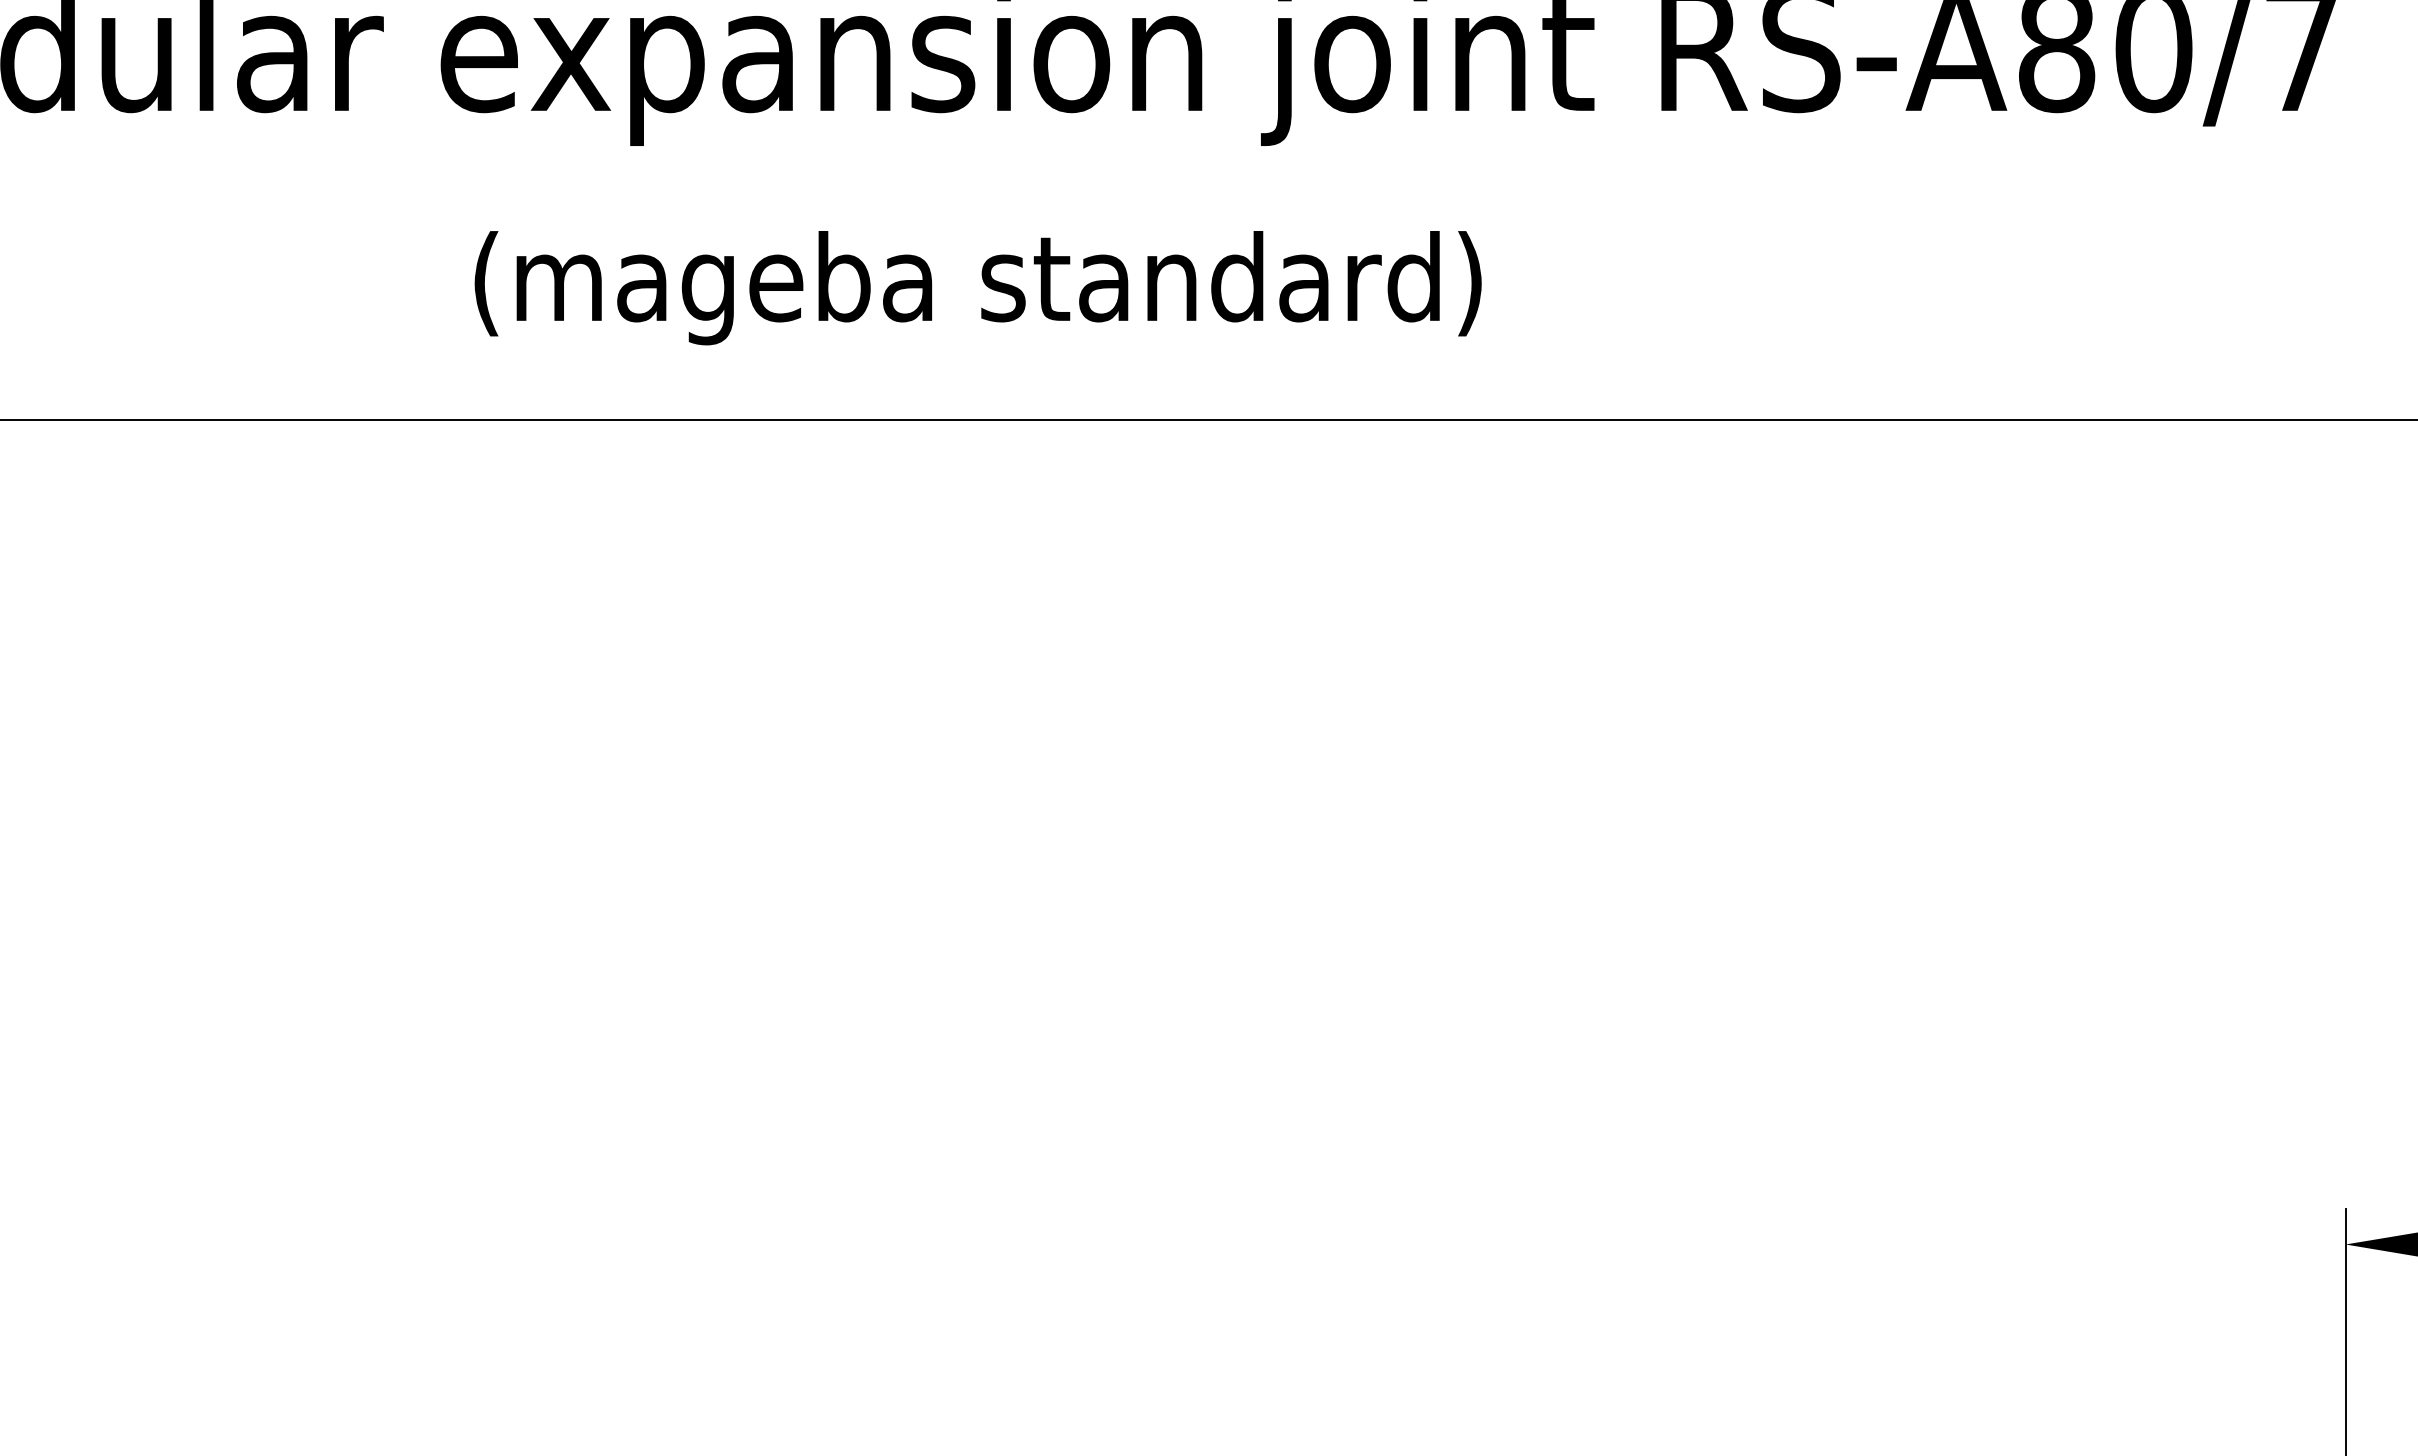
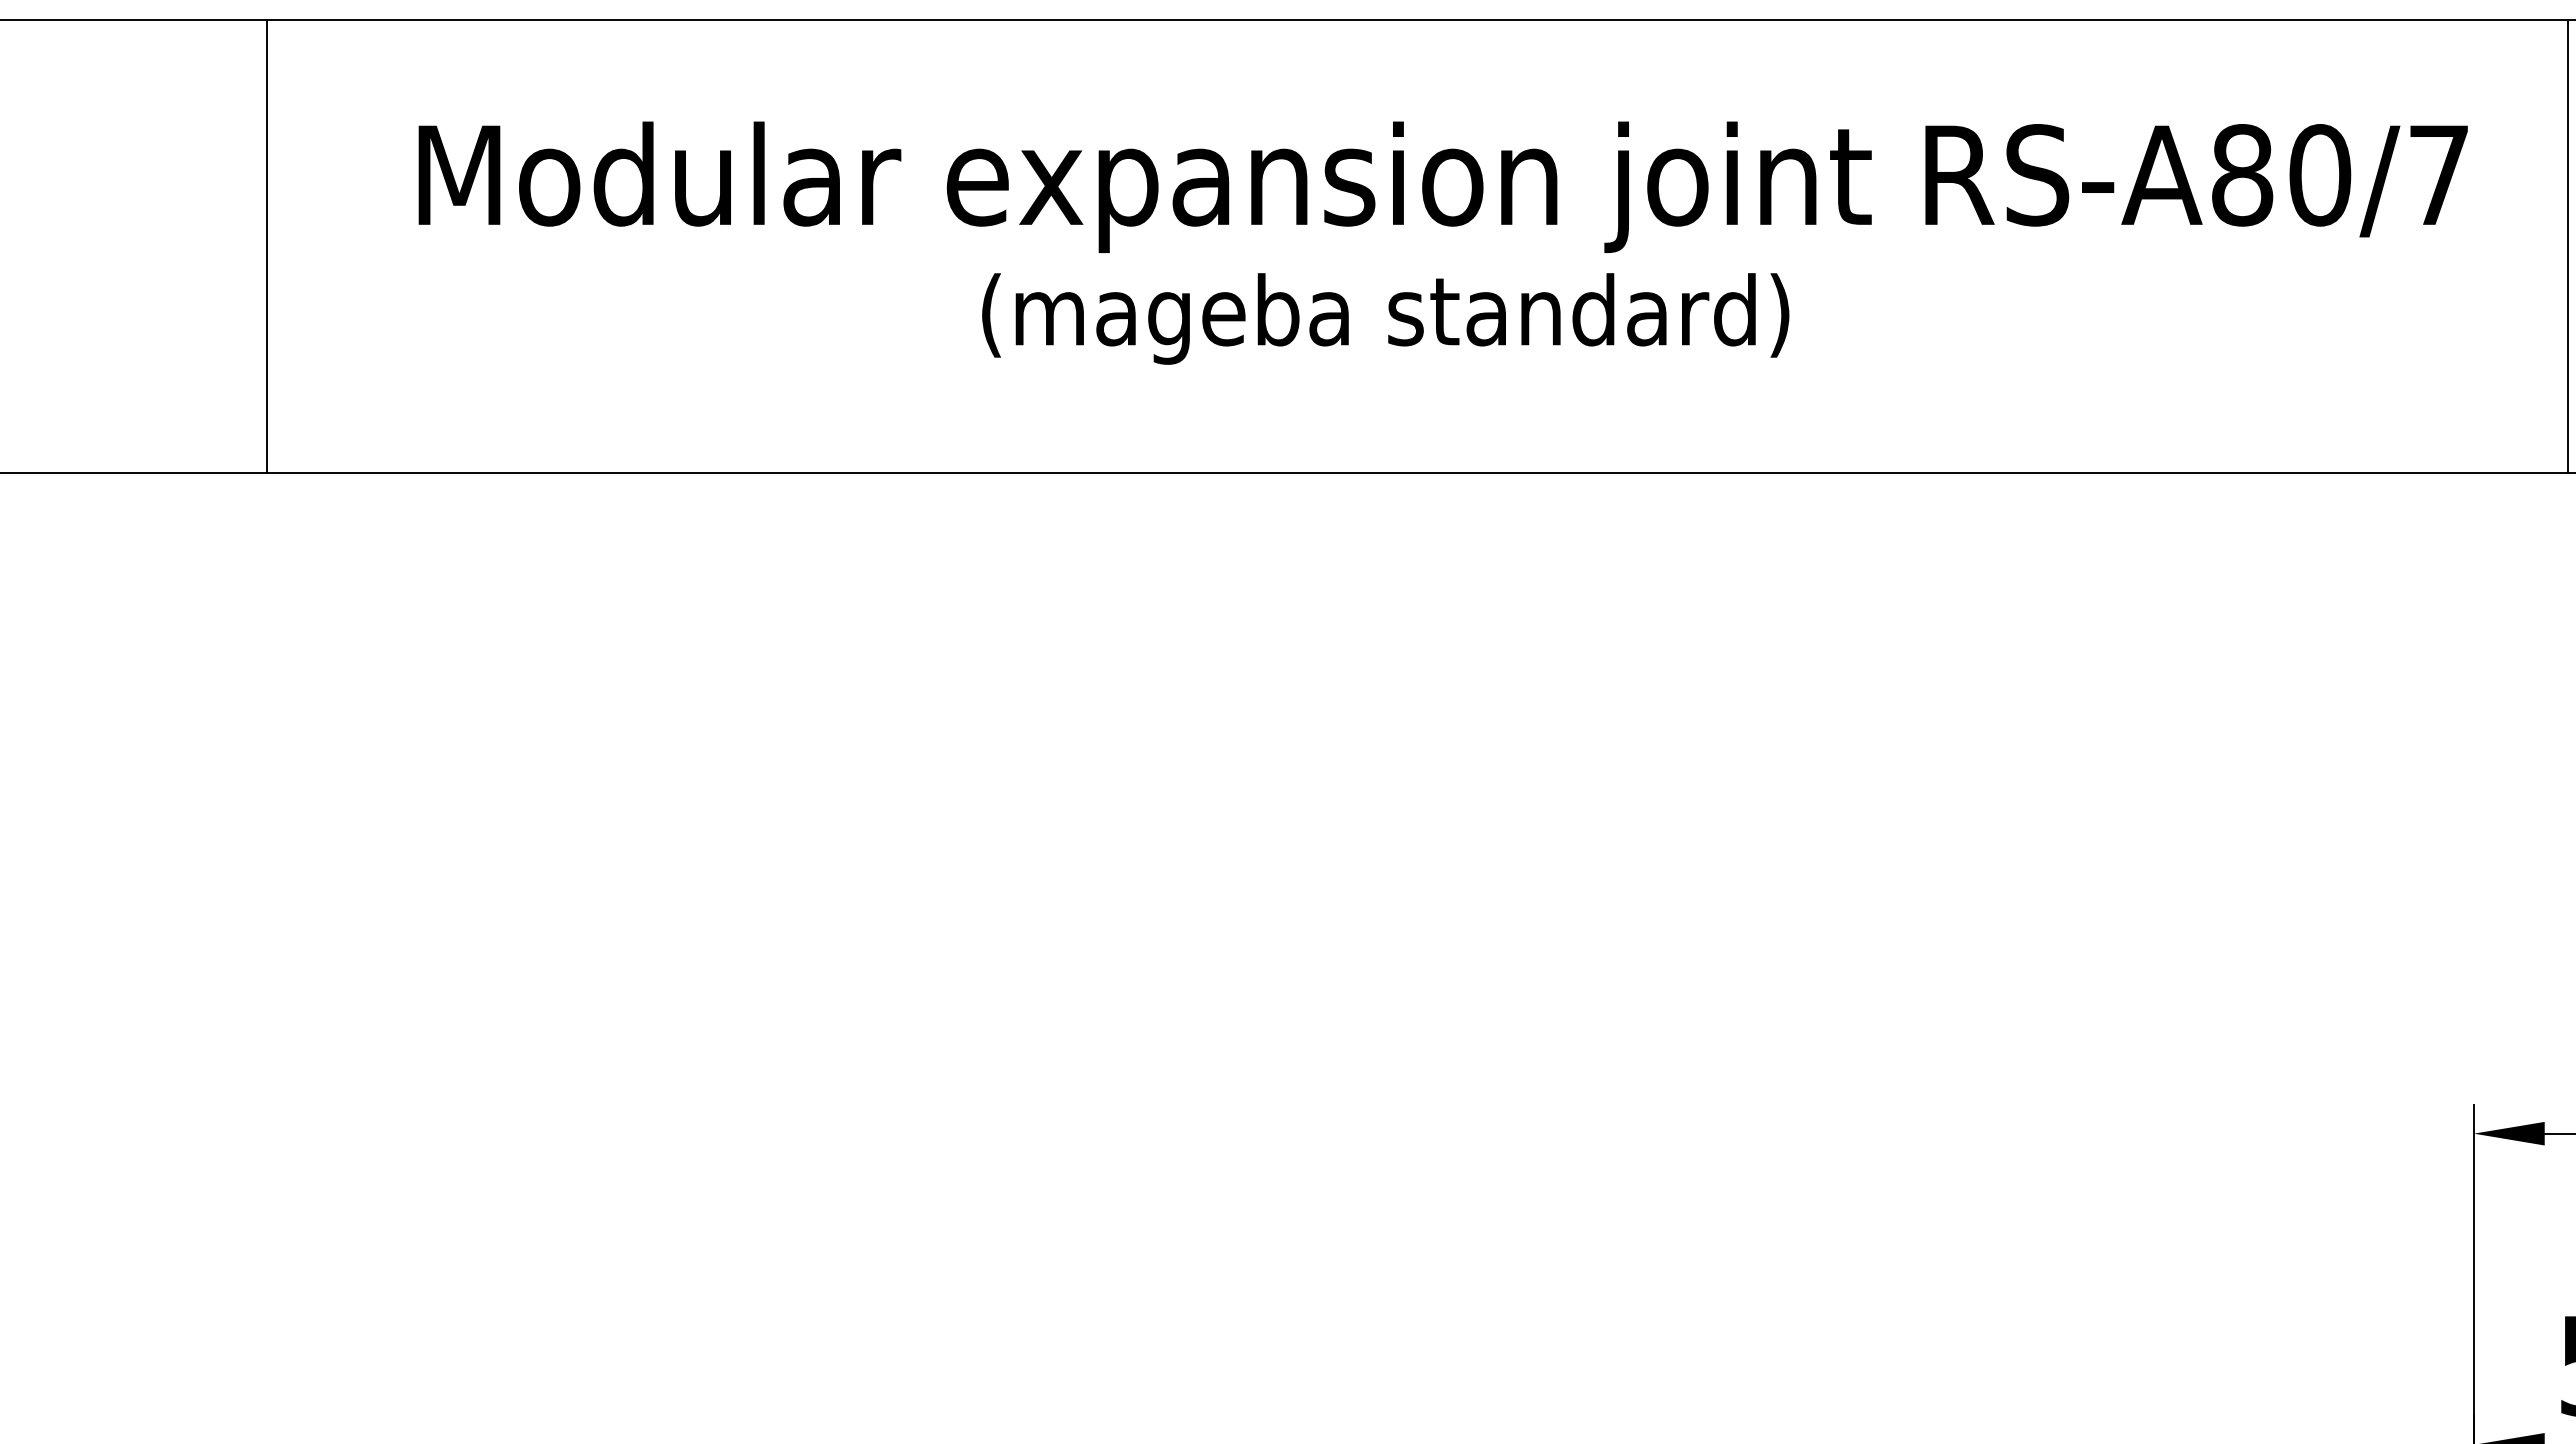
text: (977, 287) -> (1385, 318), moved

